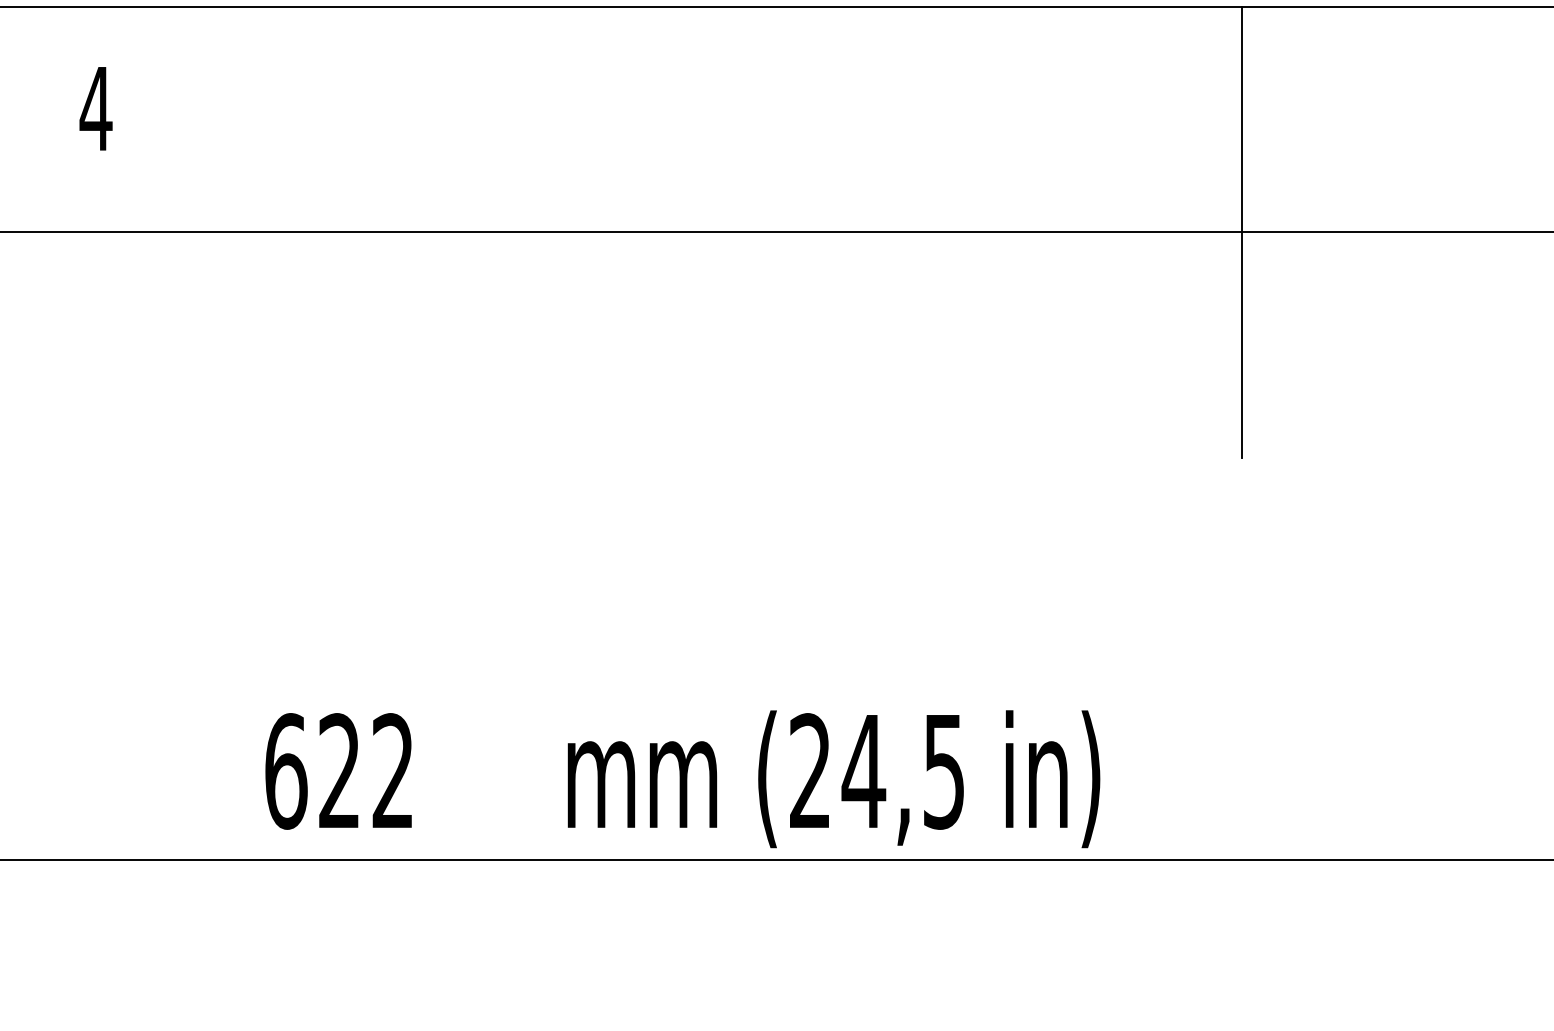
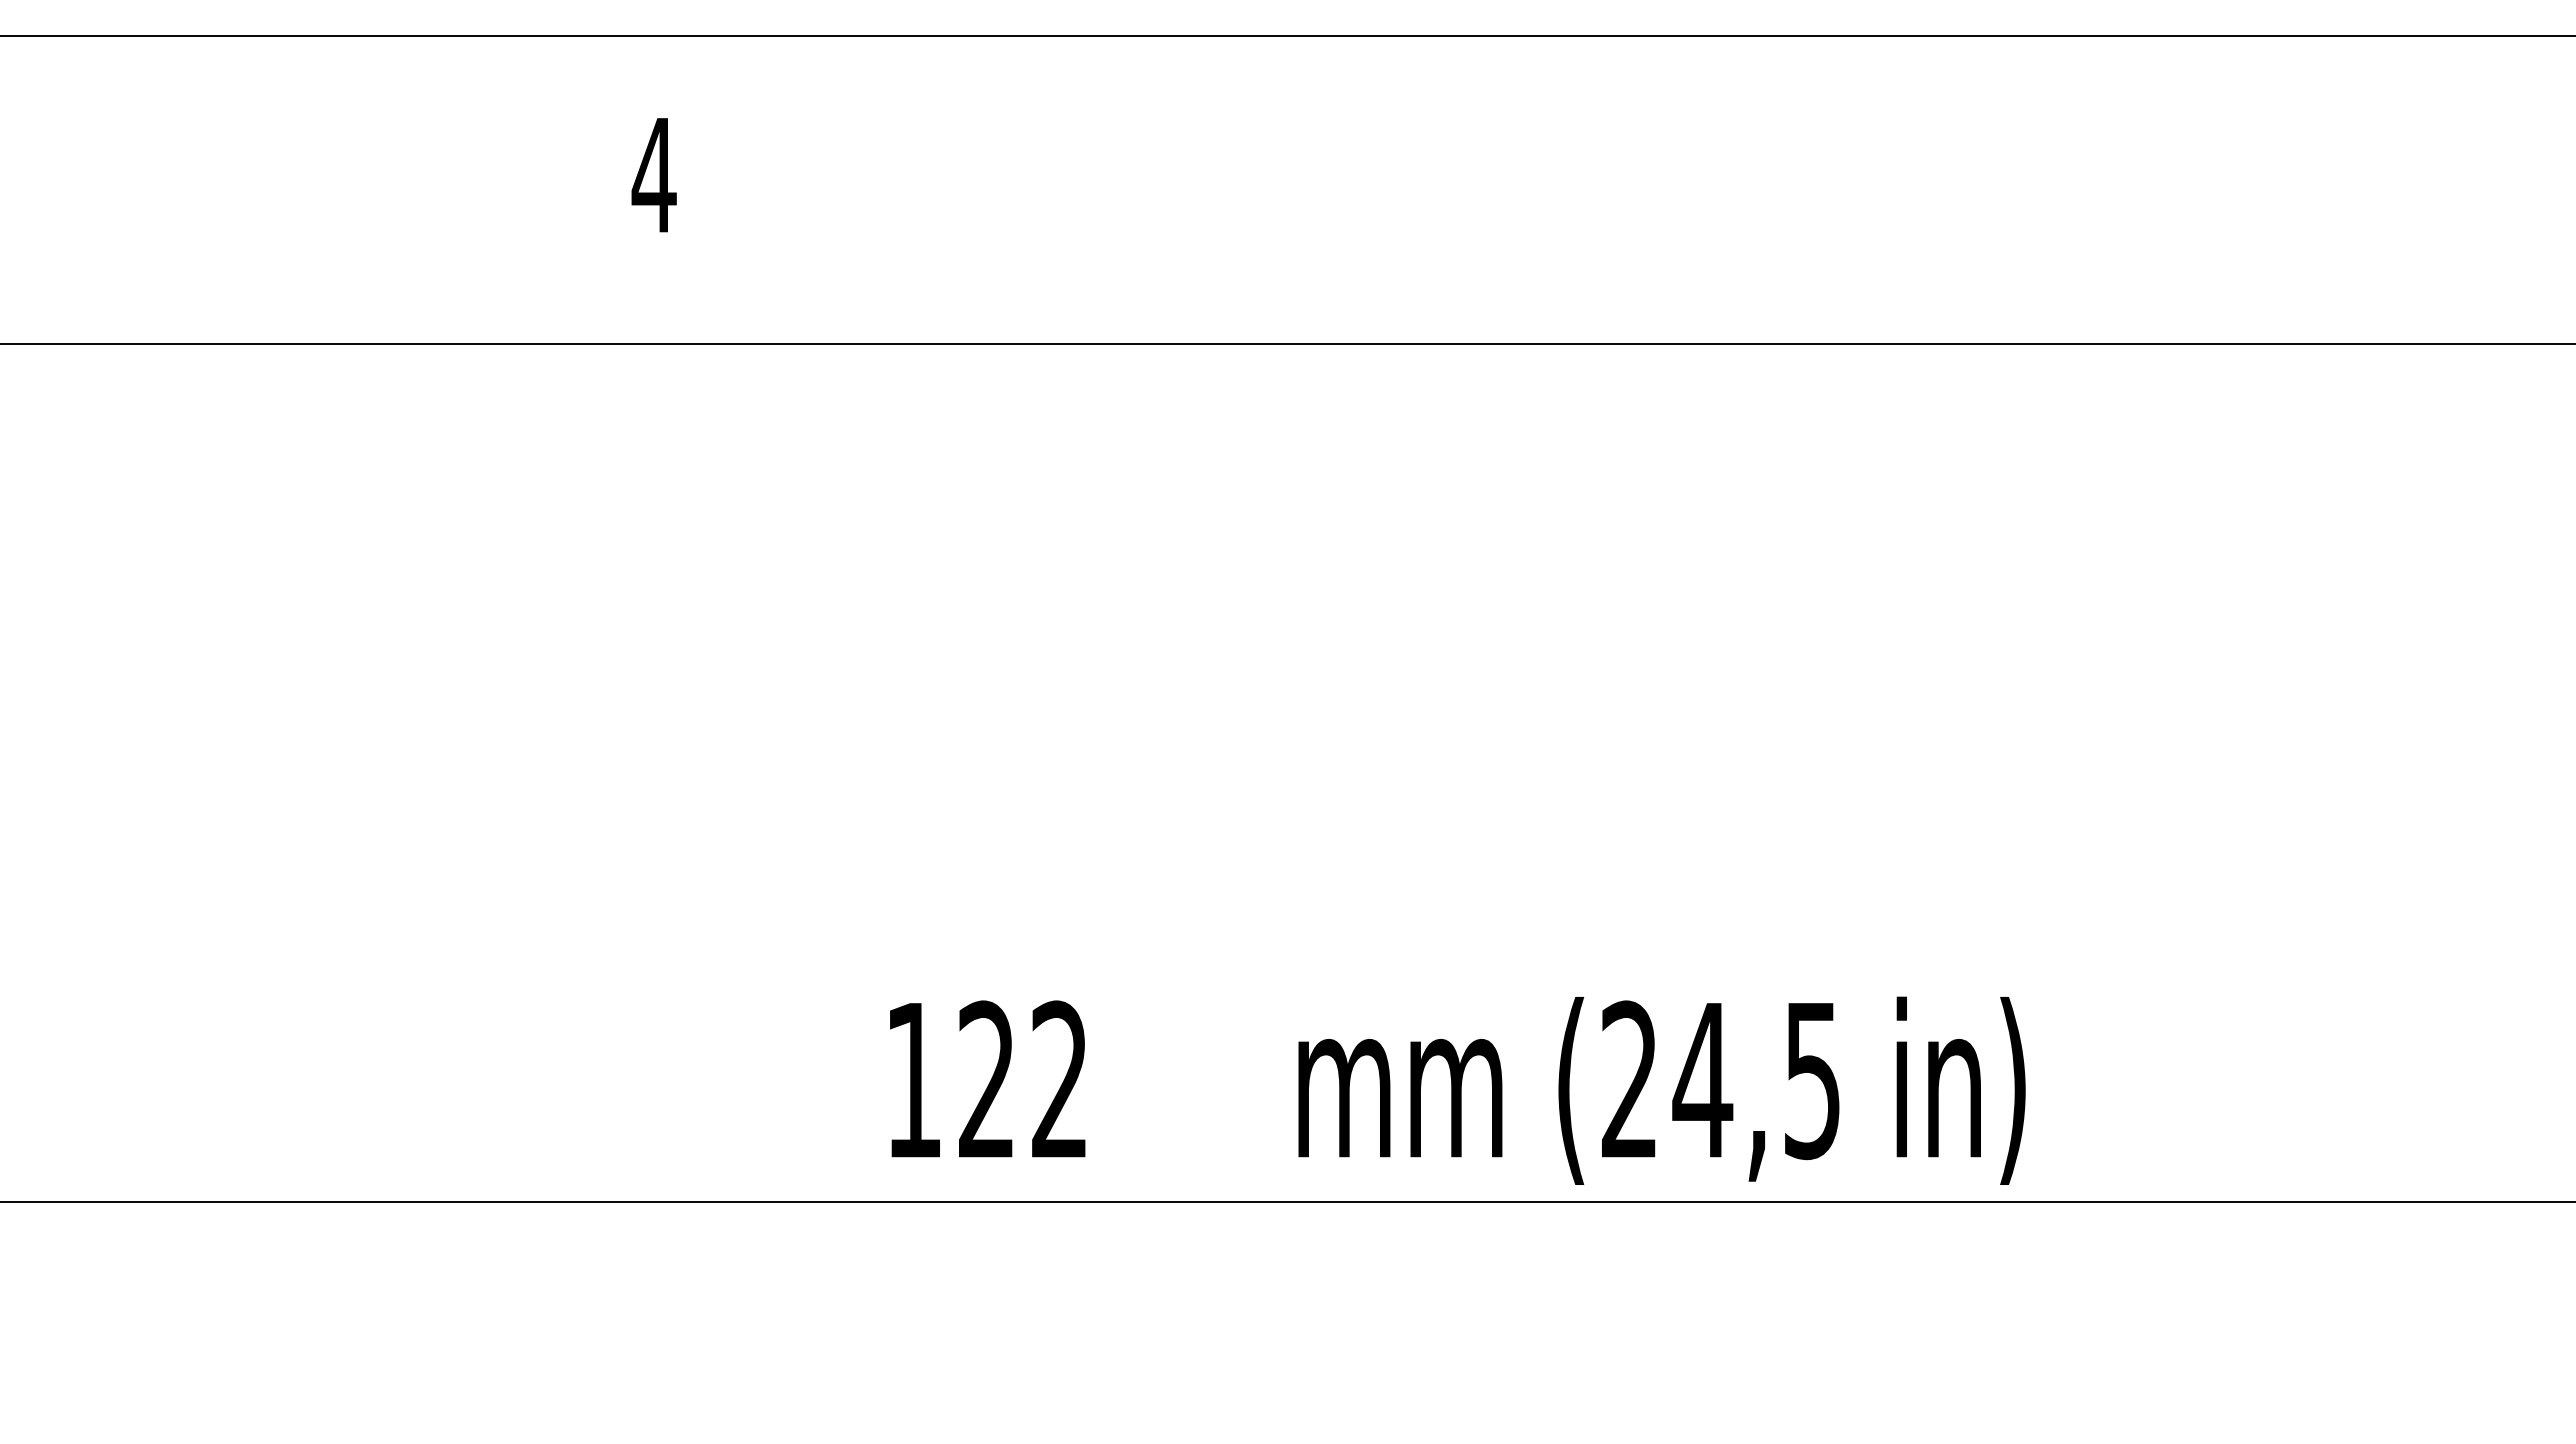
line: (1241, 232) -> (2218, 344), removed
text: (286, 771) -> (914, 1080), 622 -> 122

